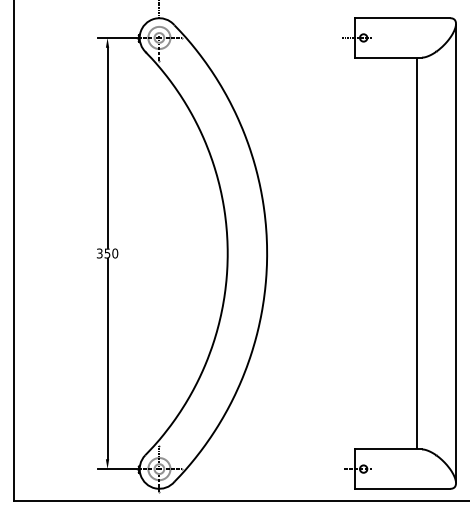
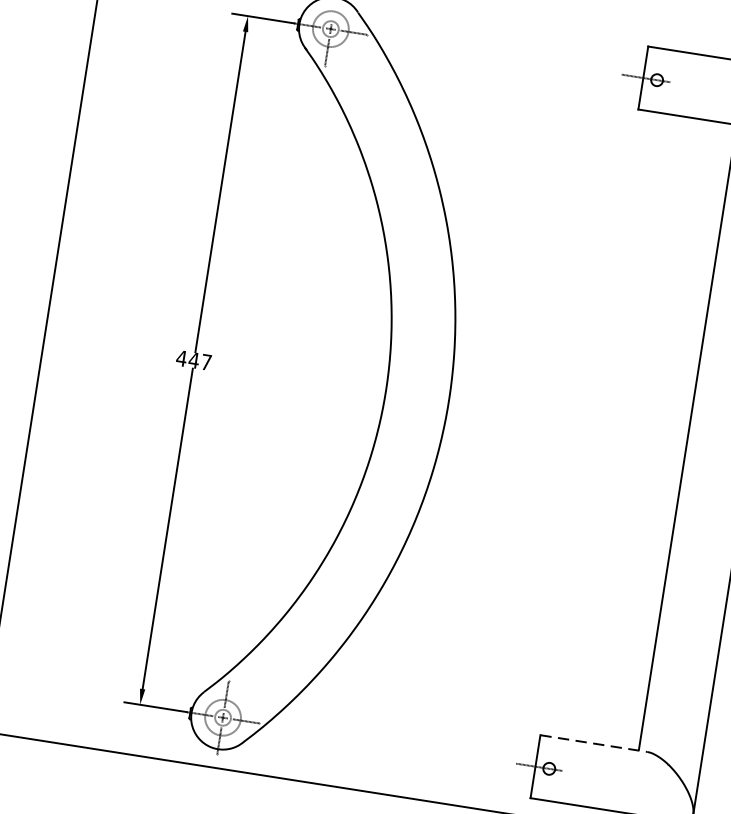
text: (107, 253) -> (194, 360), 350 -> 447
line: (389, 449) -> (595, 743), solid -> dashed

